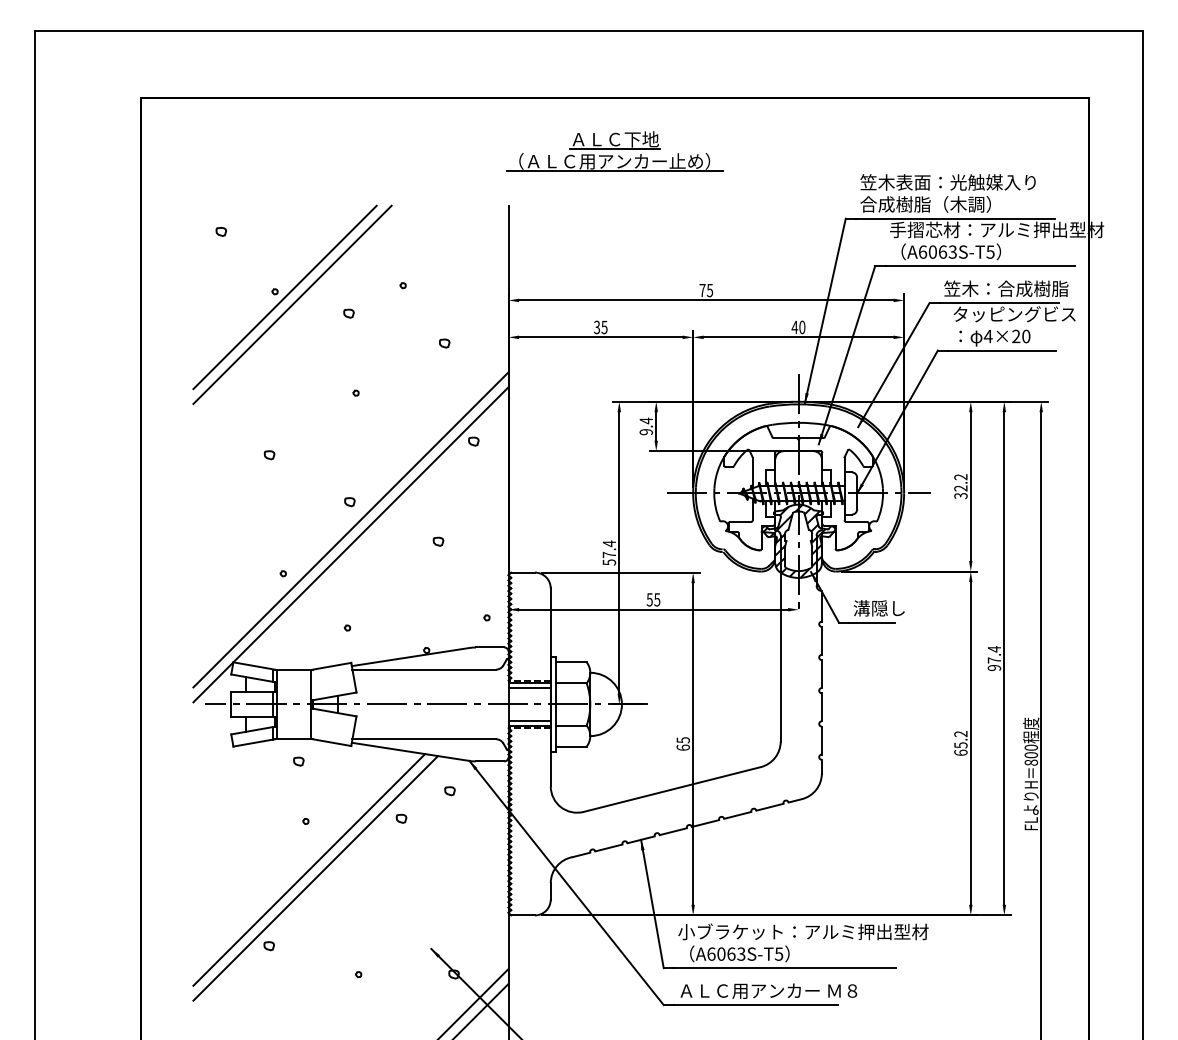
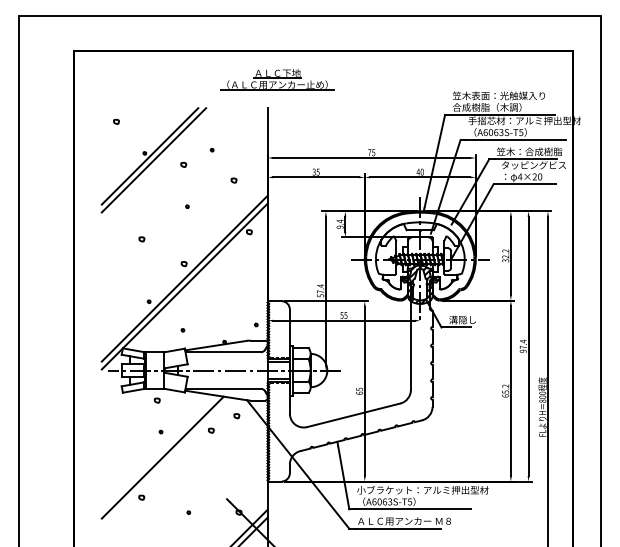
part: (614, 151) -> (277, 79), moved
part: (437, 540) -> (230, 284), removed
line: (314, 877) -> (165, 461), removed

